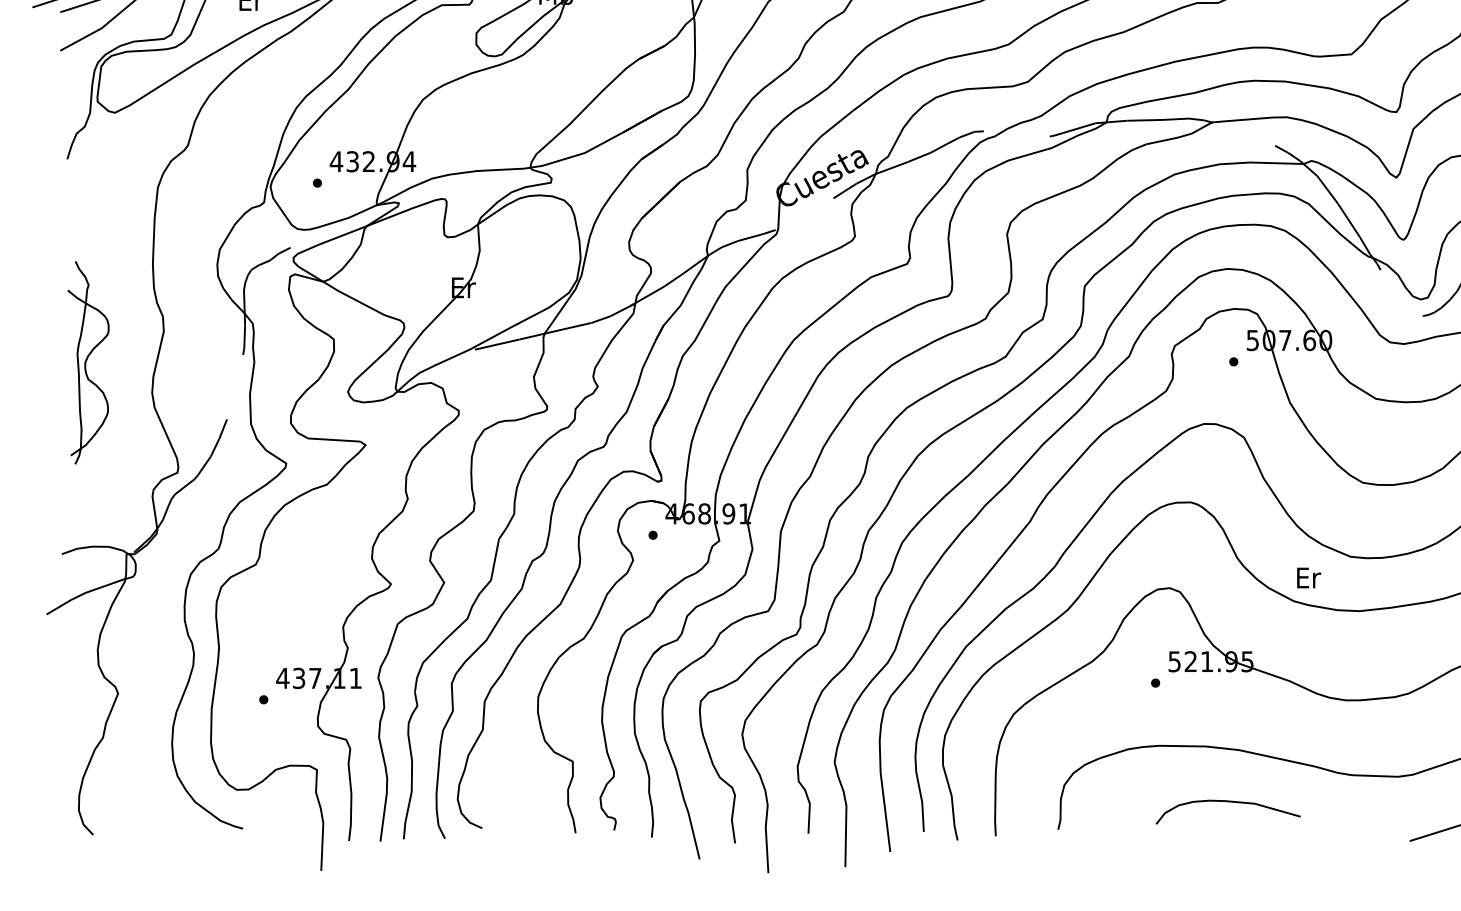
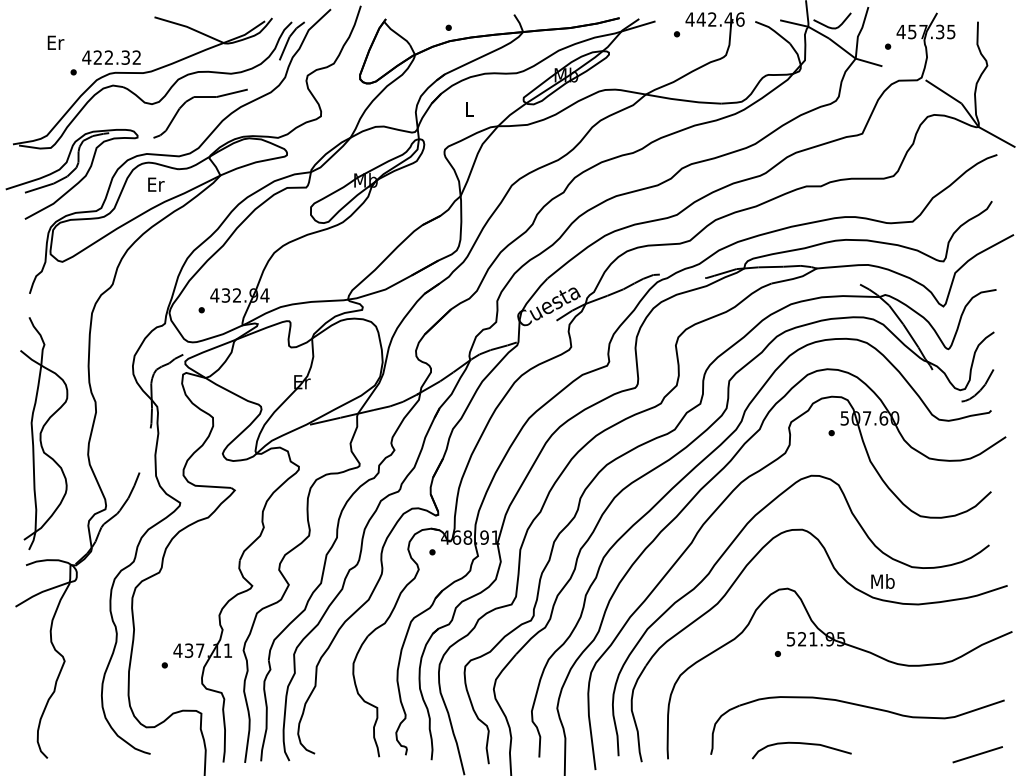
part: (88, 362) -> (44, 433), size x1.67
text: (1307, 577) -> (882, 581), Er -> Mb
curve: (1227, 803) -> (801, 744), moved

